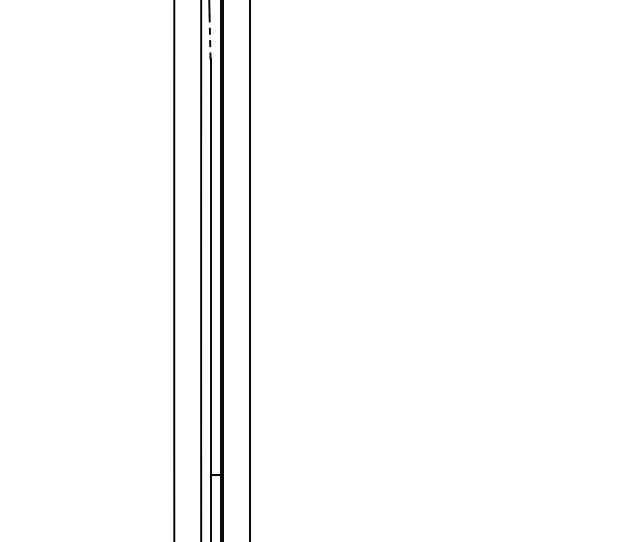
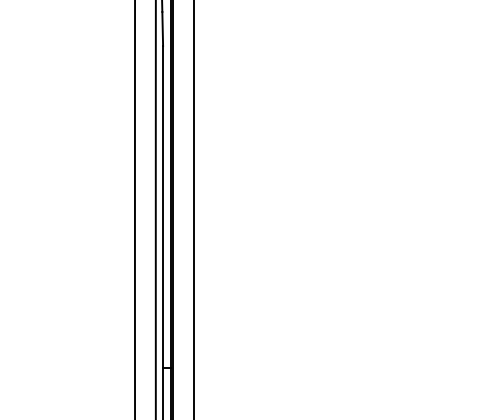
line: (210, 36) -> (163, 28), dashed -> solid

